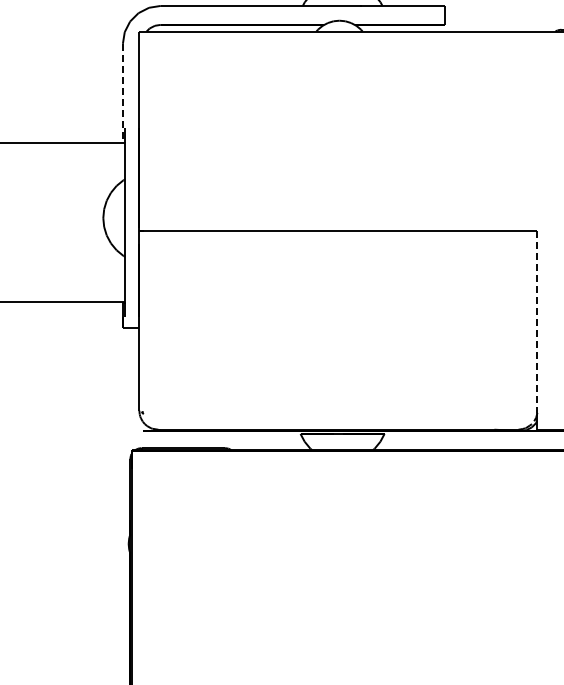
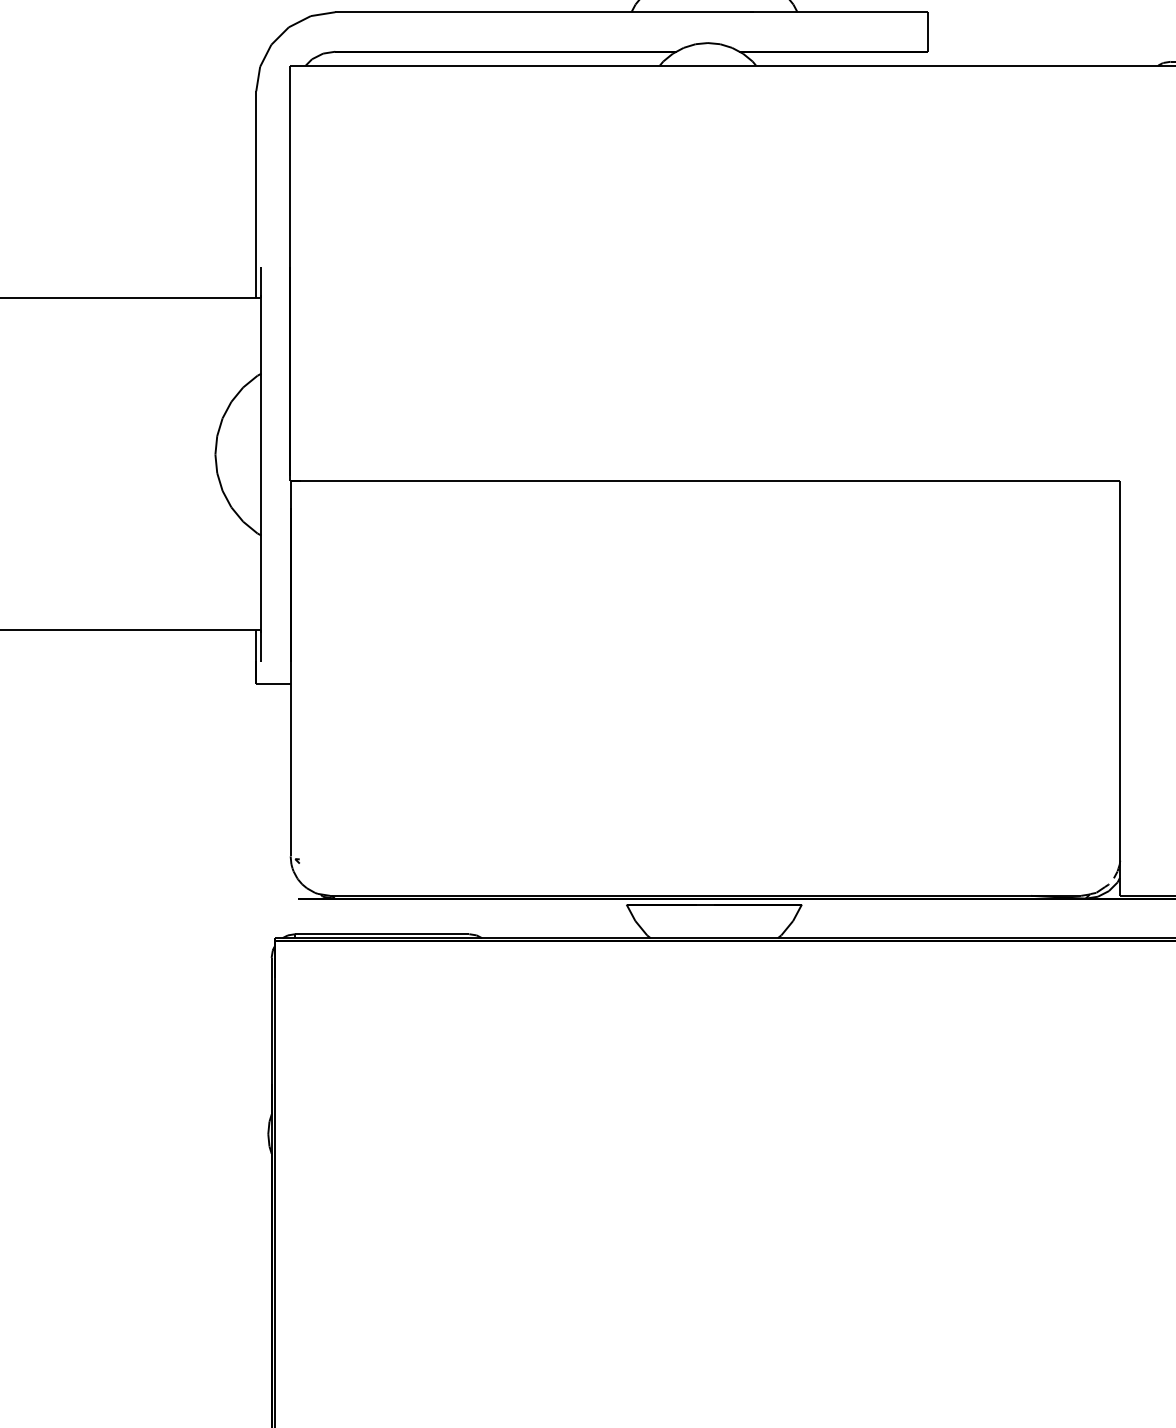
line: (122, 93) -> (255, 194), dashed -> solid
line: (537, 321) -> (1120, 670), dashed -> solid

